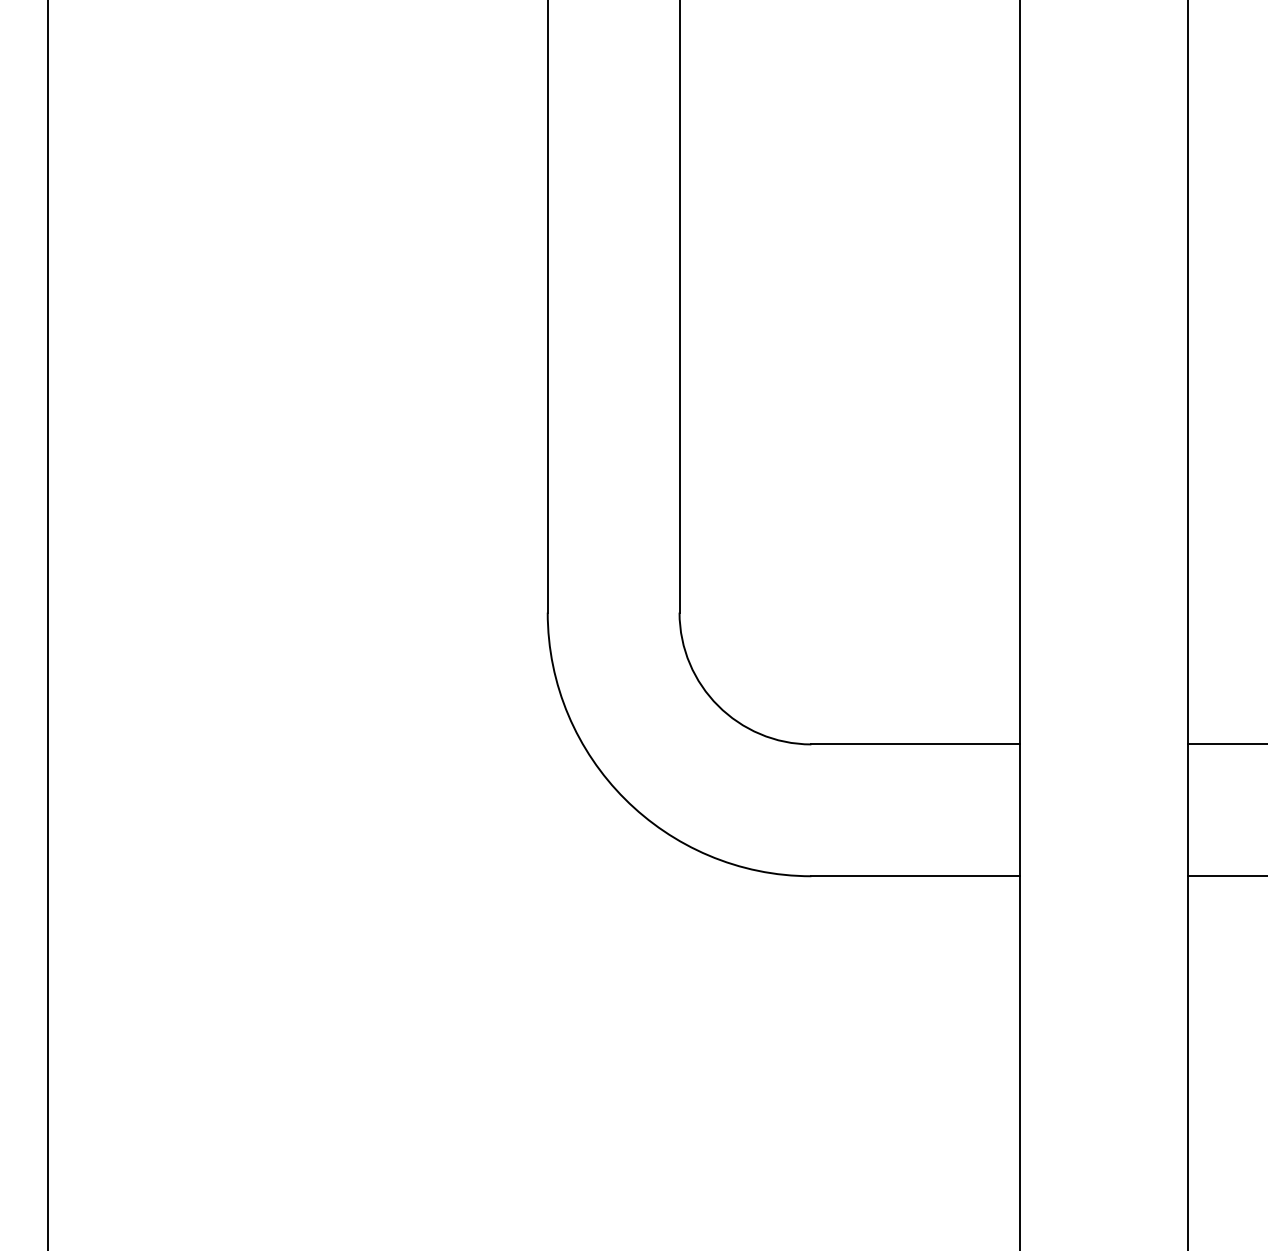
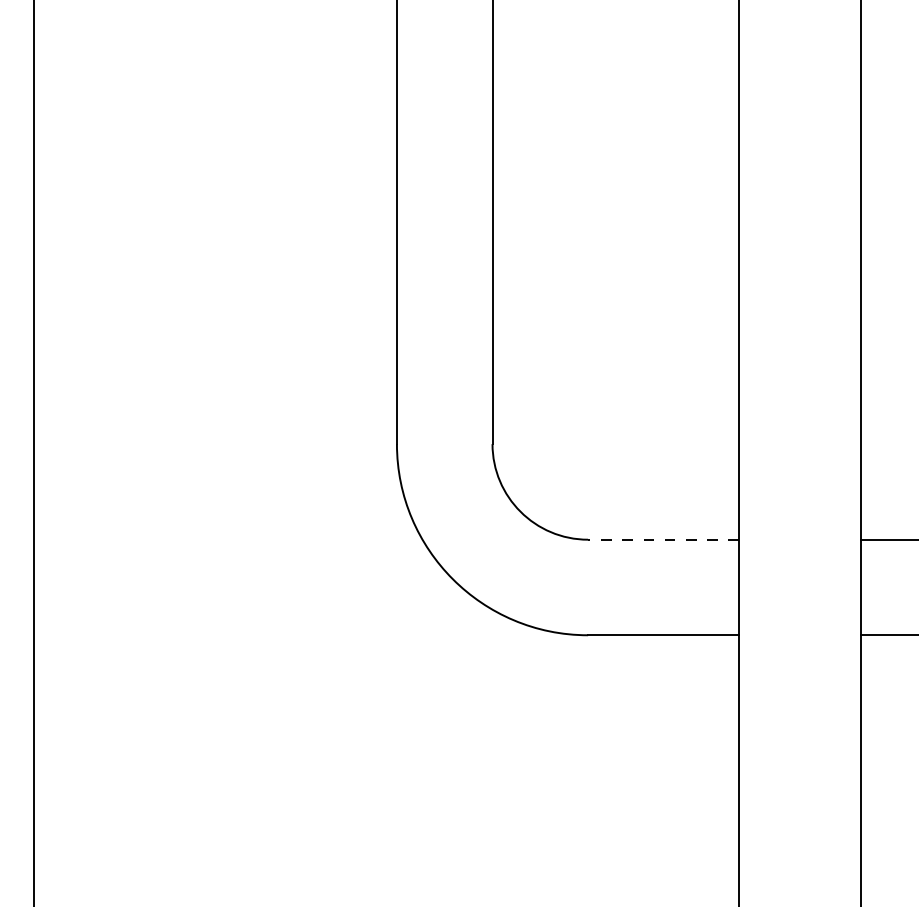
line: (915, 744) -> (663, 539), solid -> dashed

